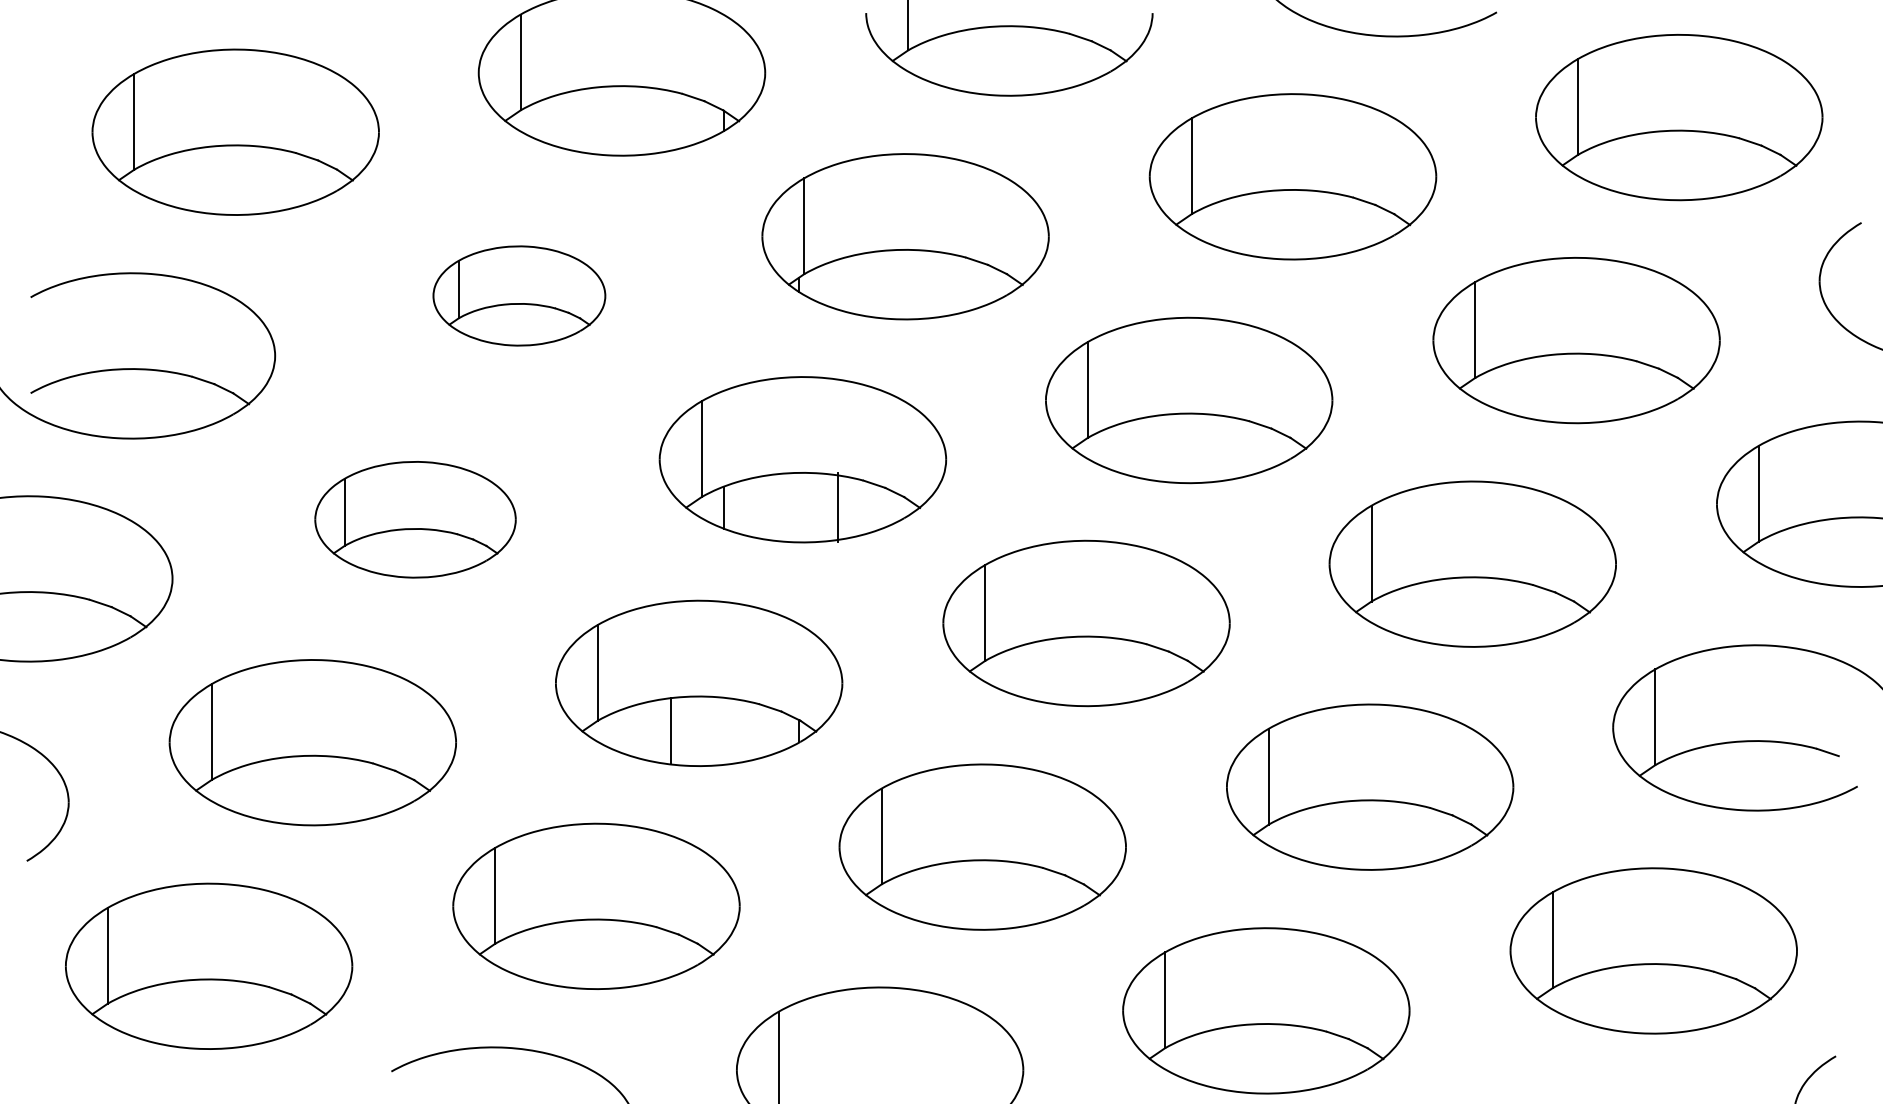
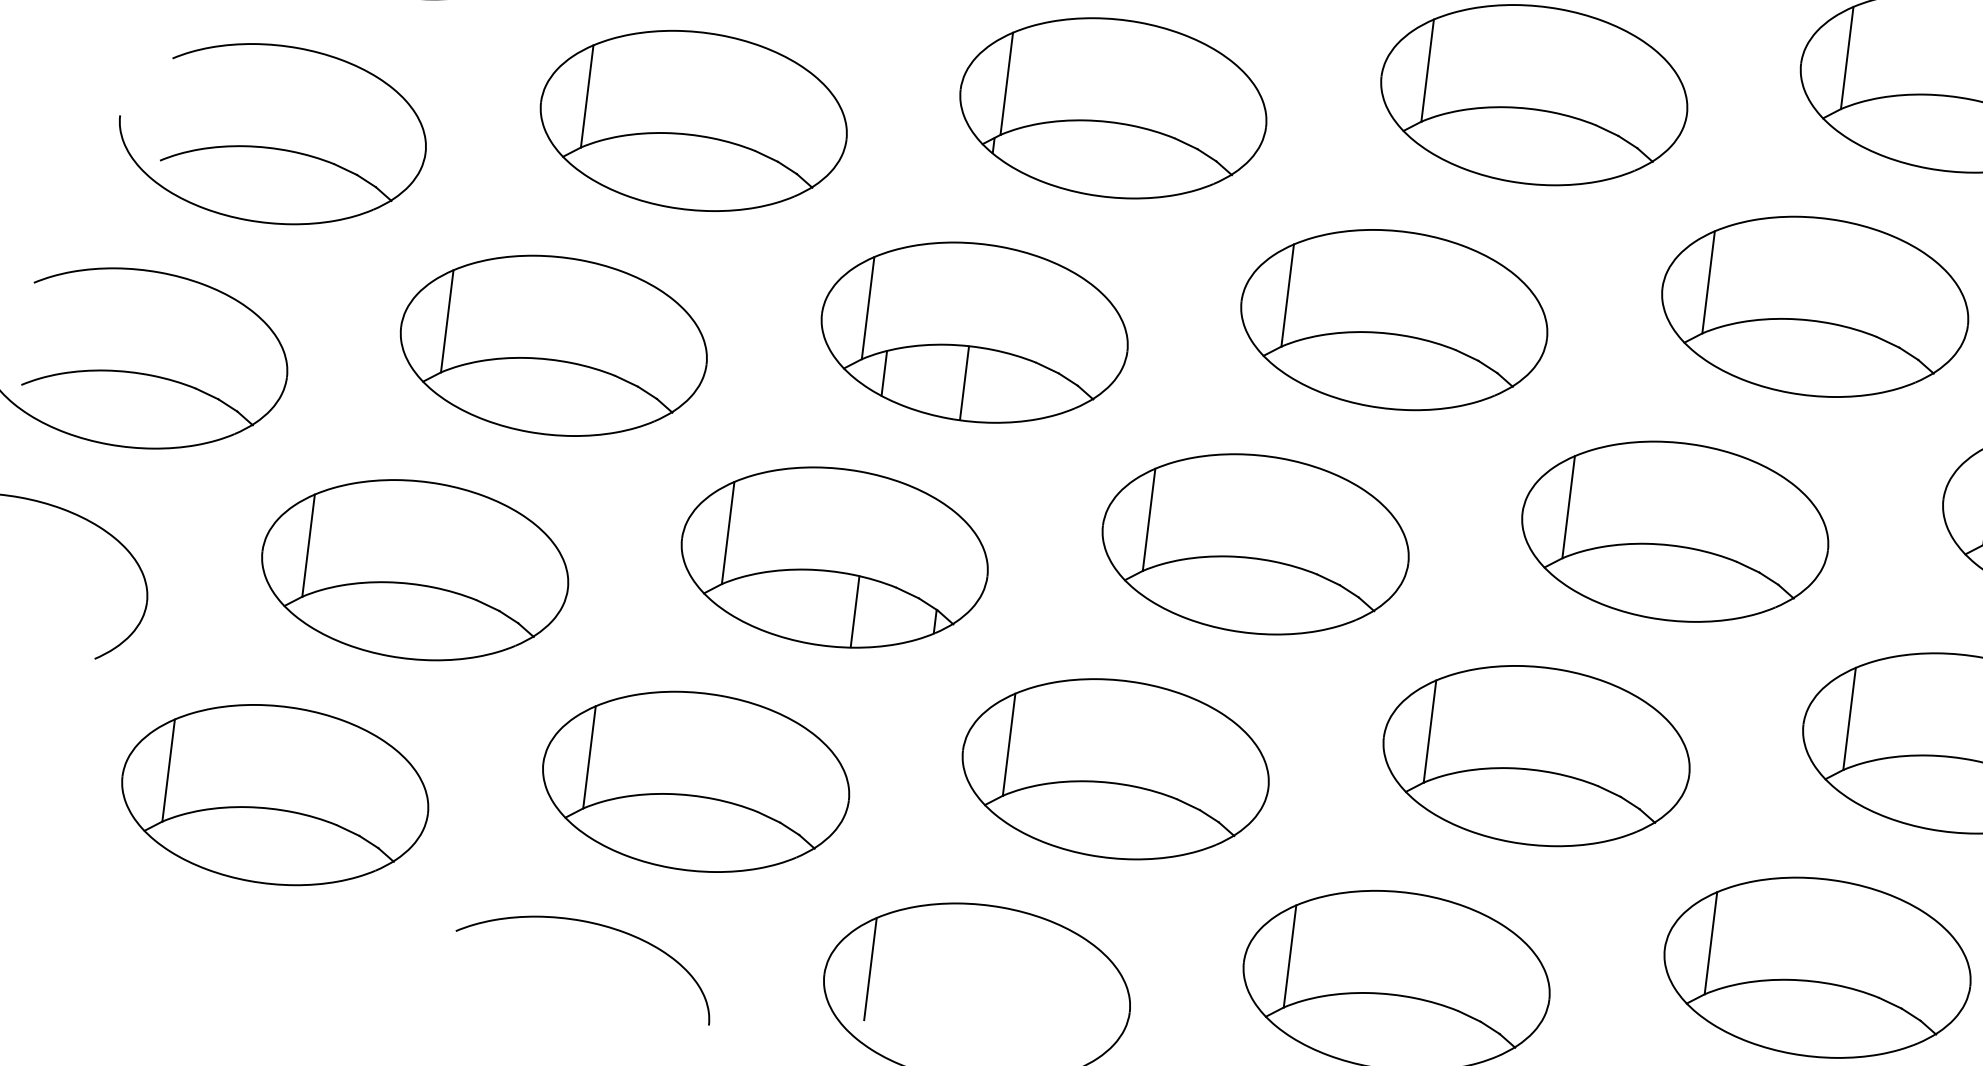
part: (519, 295) -> (694, 120), size x1.67
line: (838, 507) -> (964, 383), moved
part: (415, 519) -> (553, 345), size x1.43
line: (671, 731) -> (855, 612), moved

